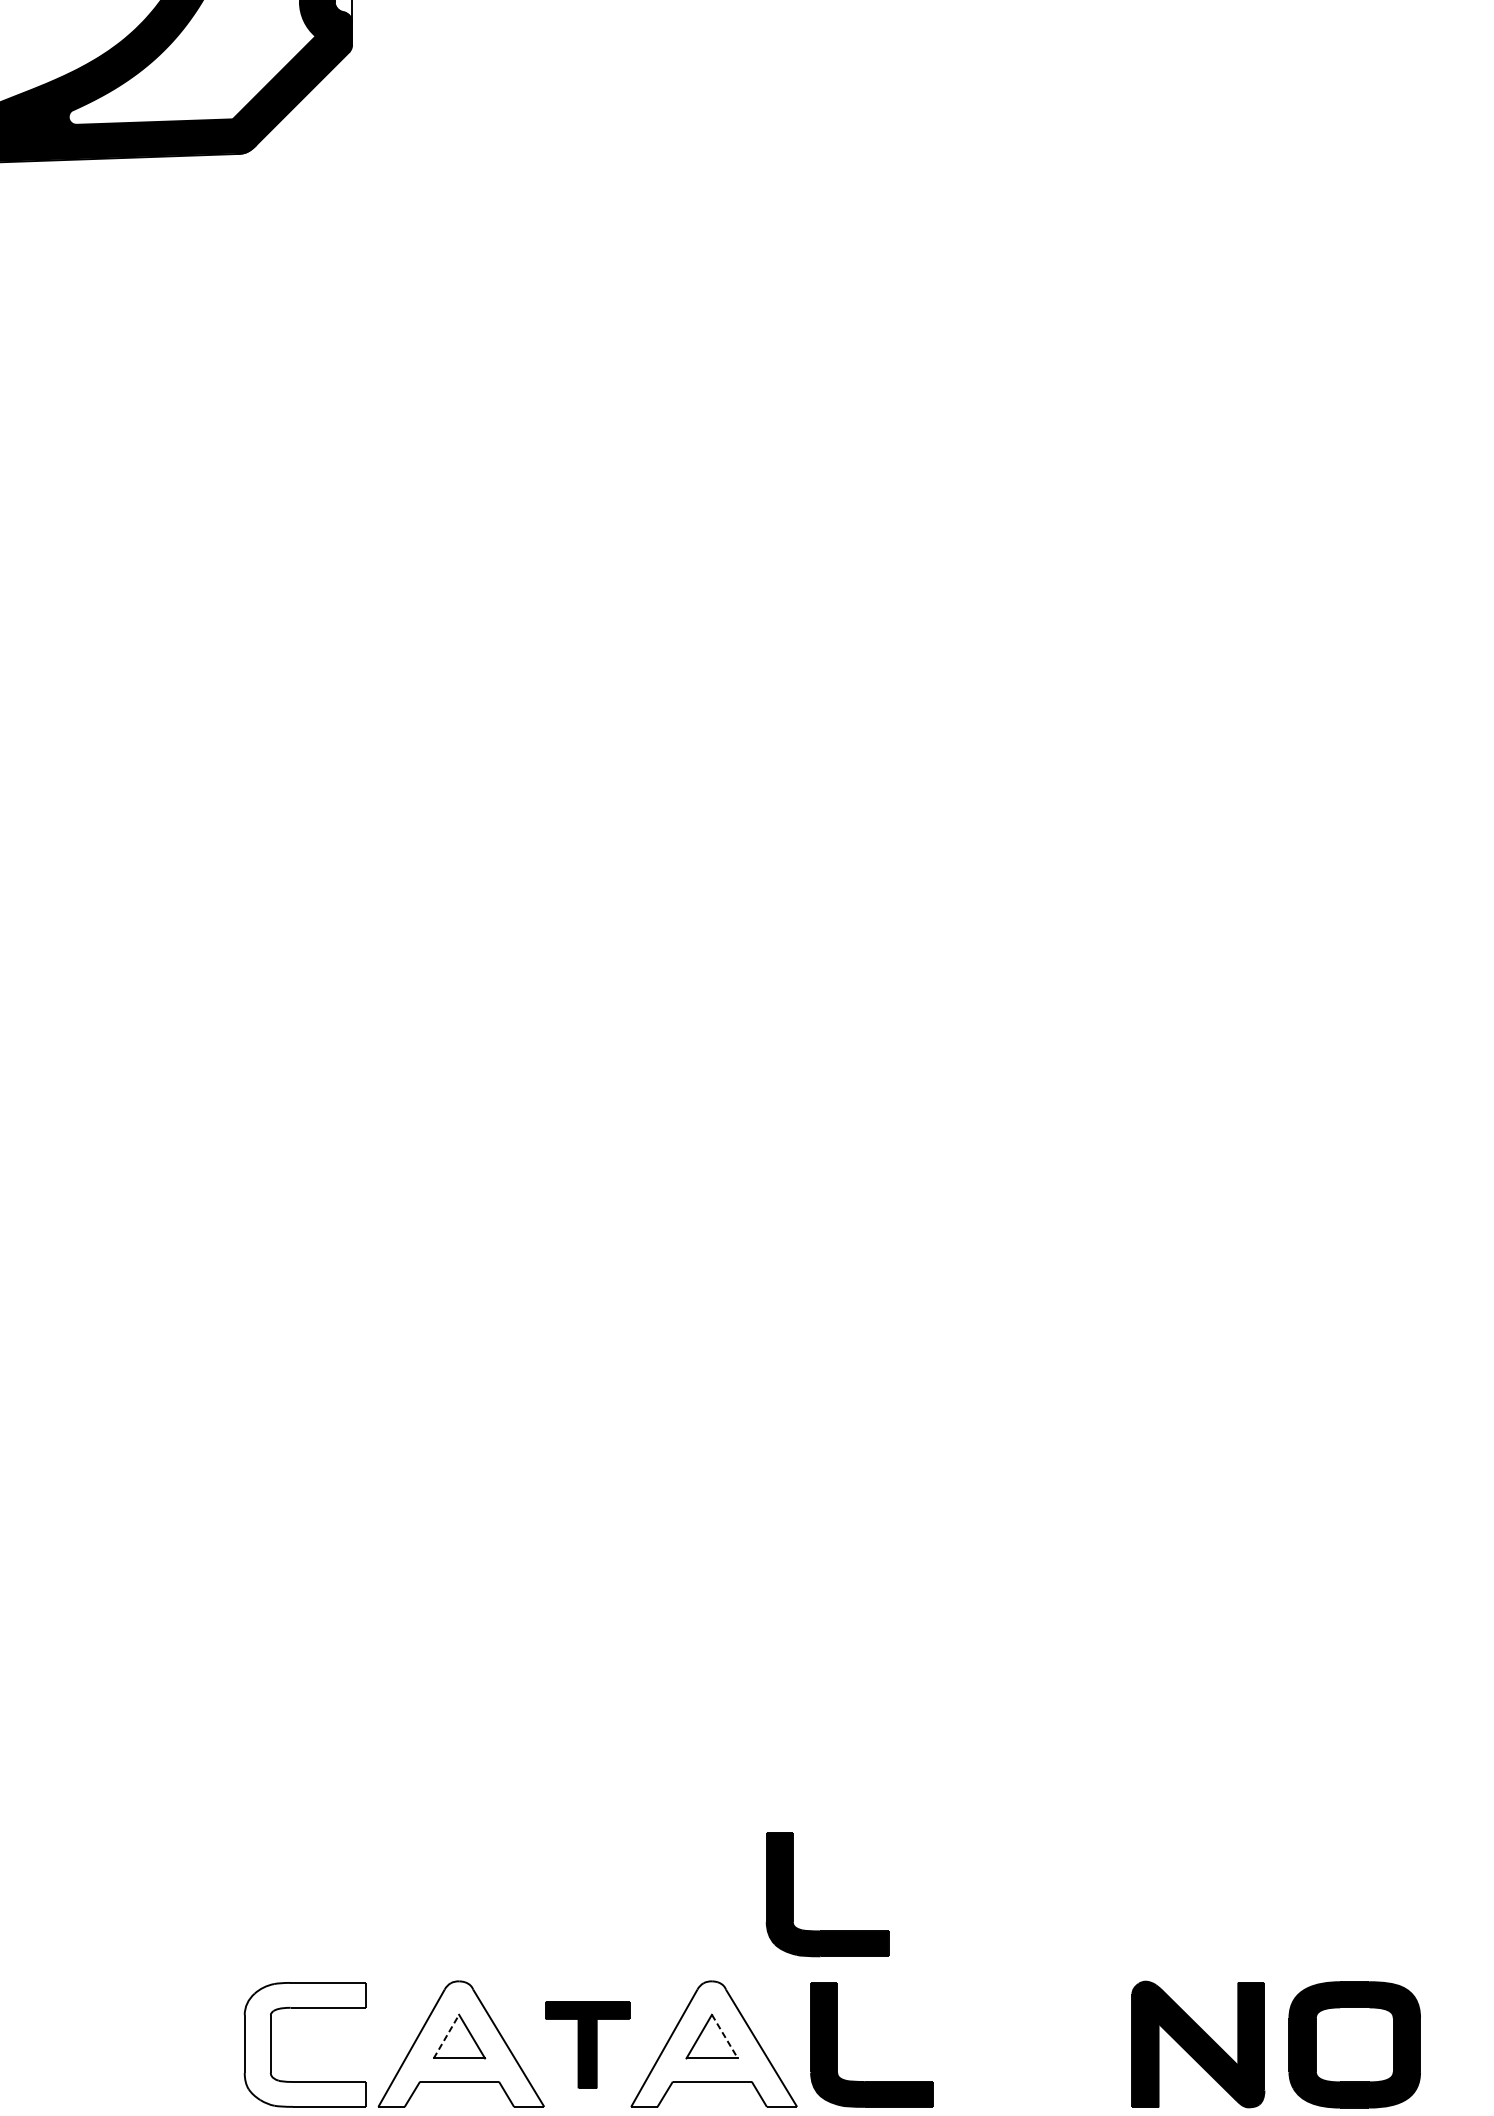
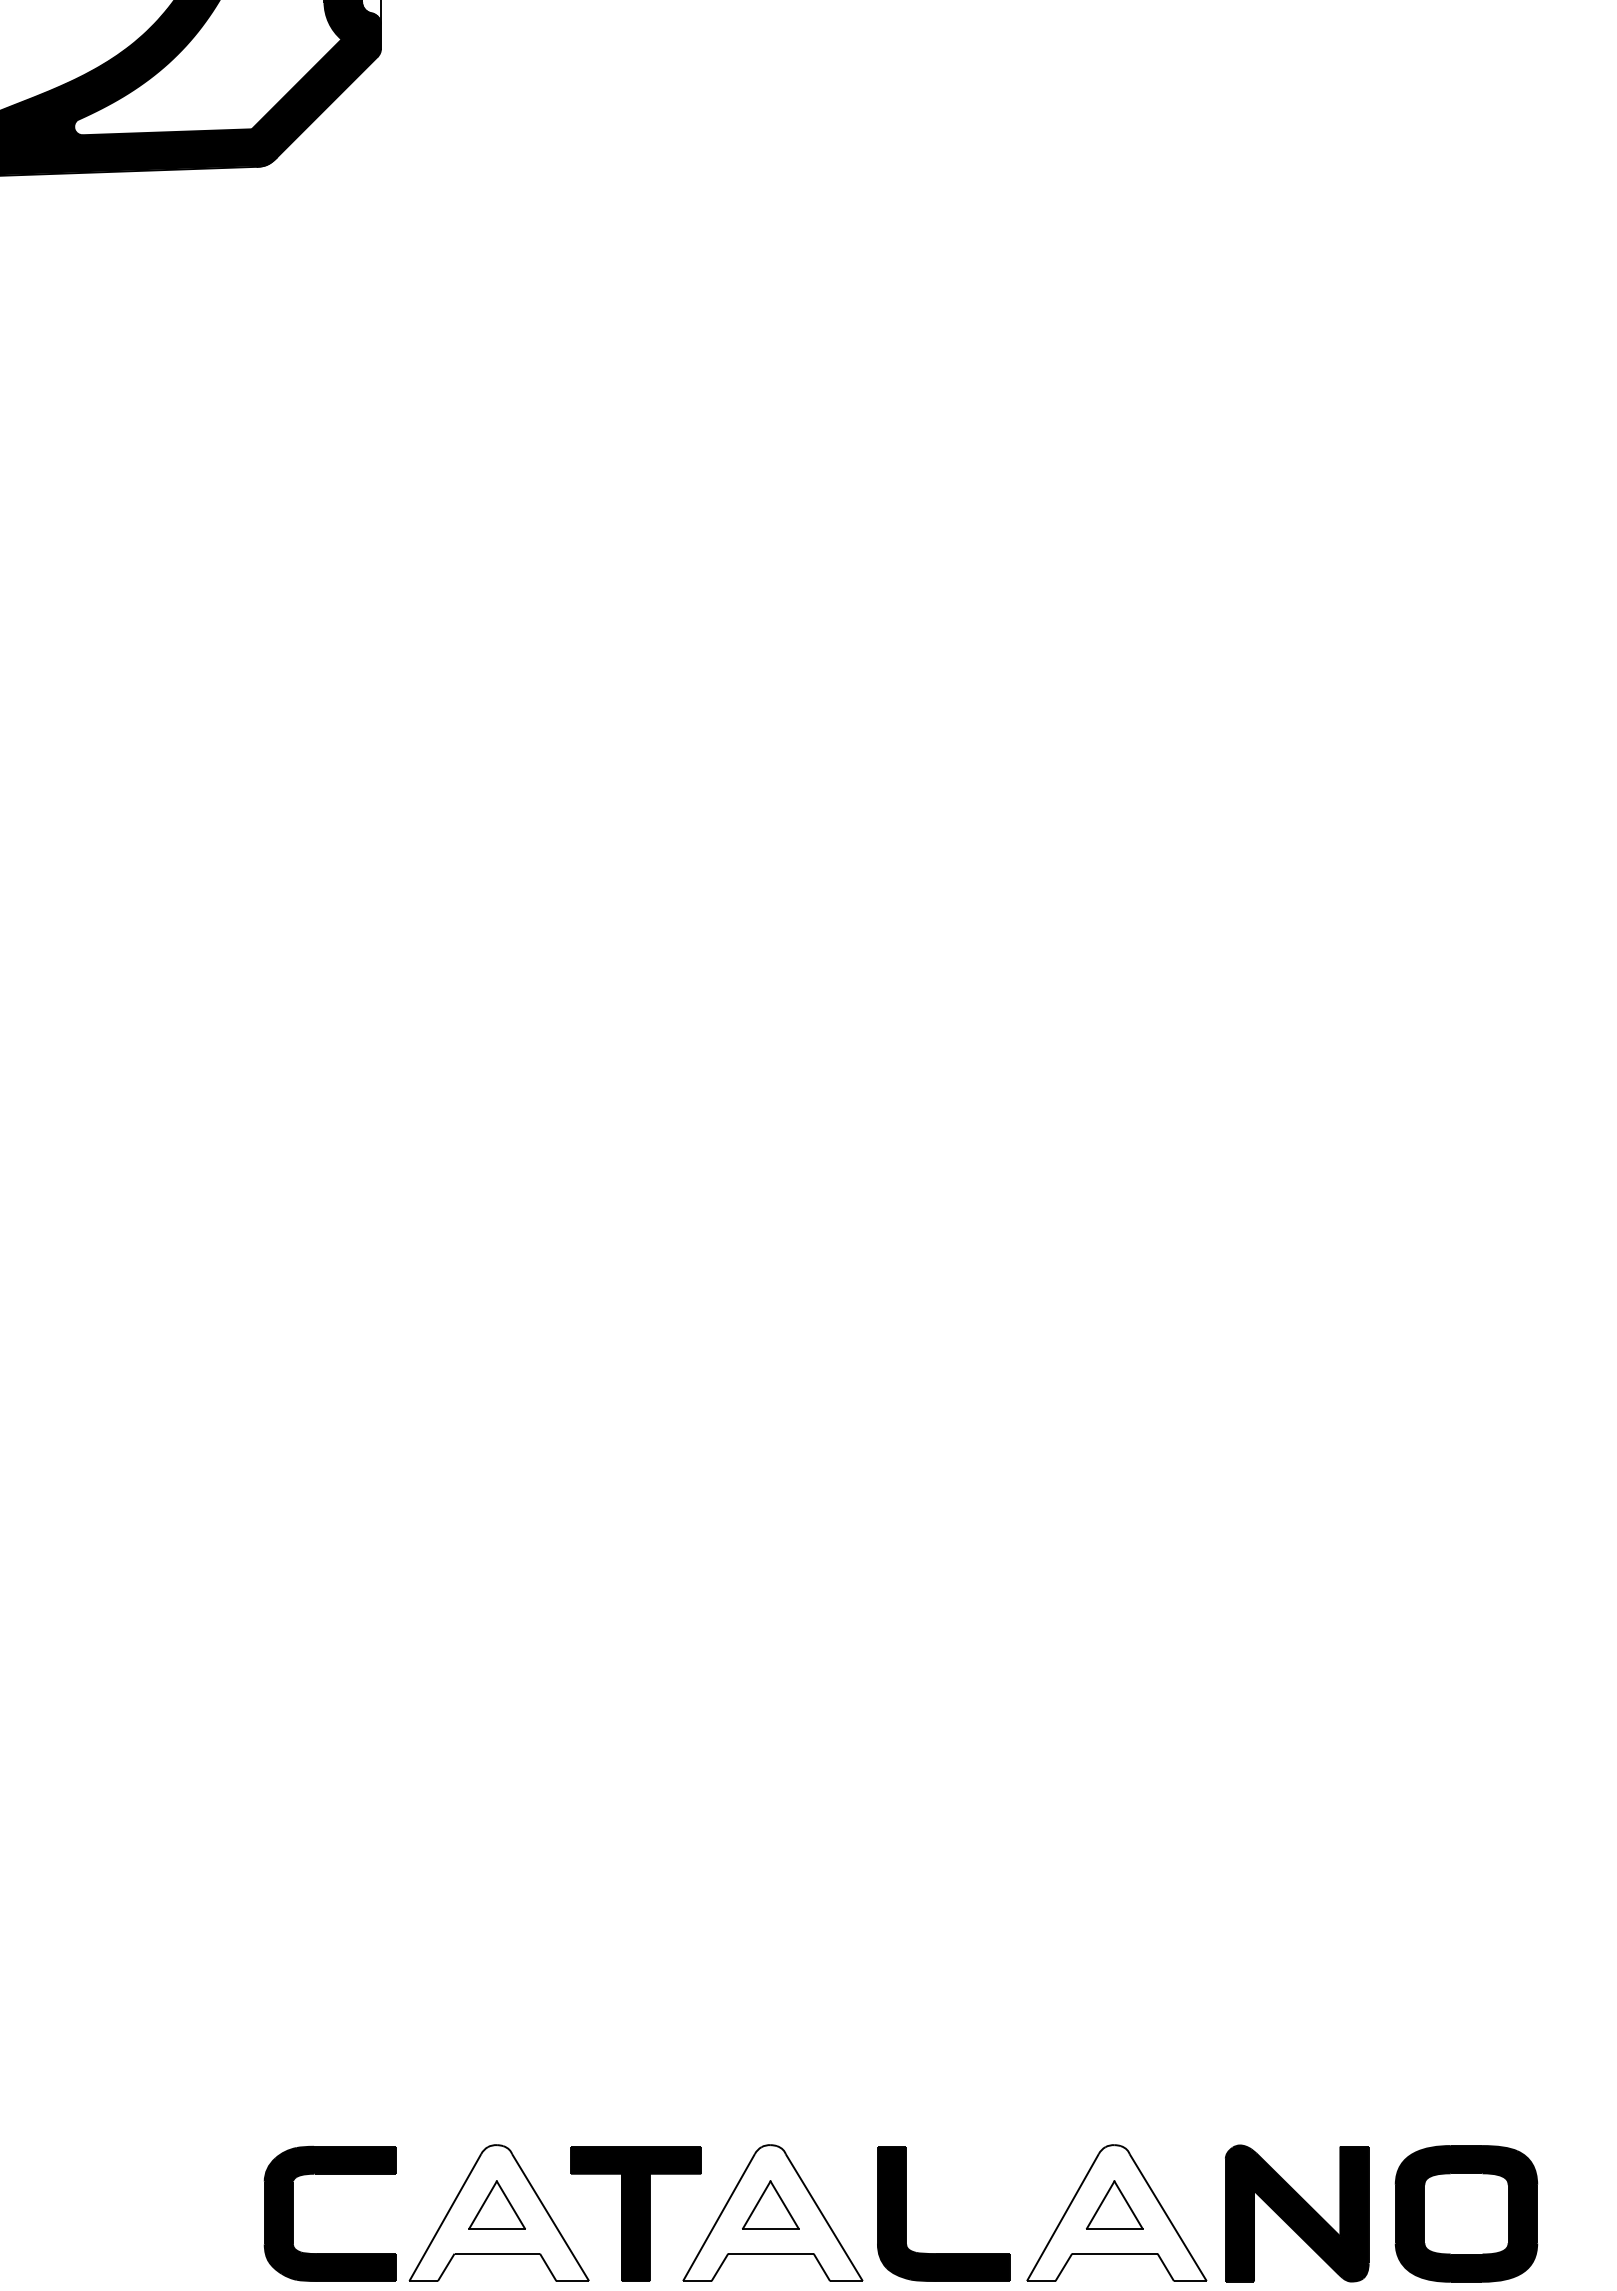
part: (793, 1893) -> (858, 2050), removed
line: (446, 2036) -> (483, 2204), dashed -> solid
line: (724, 2037) -> (784, 2205), dashed -> solid
part: (1031, 2043) -> (1116, 2212), added
fill: (305, 2044) -> (330, 2213), added
part: (587, 2044) -> (635, 2213), size x1.43

